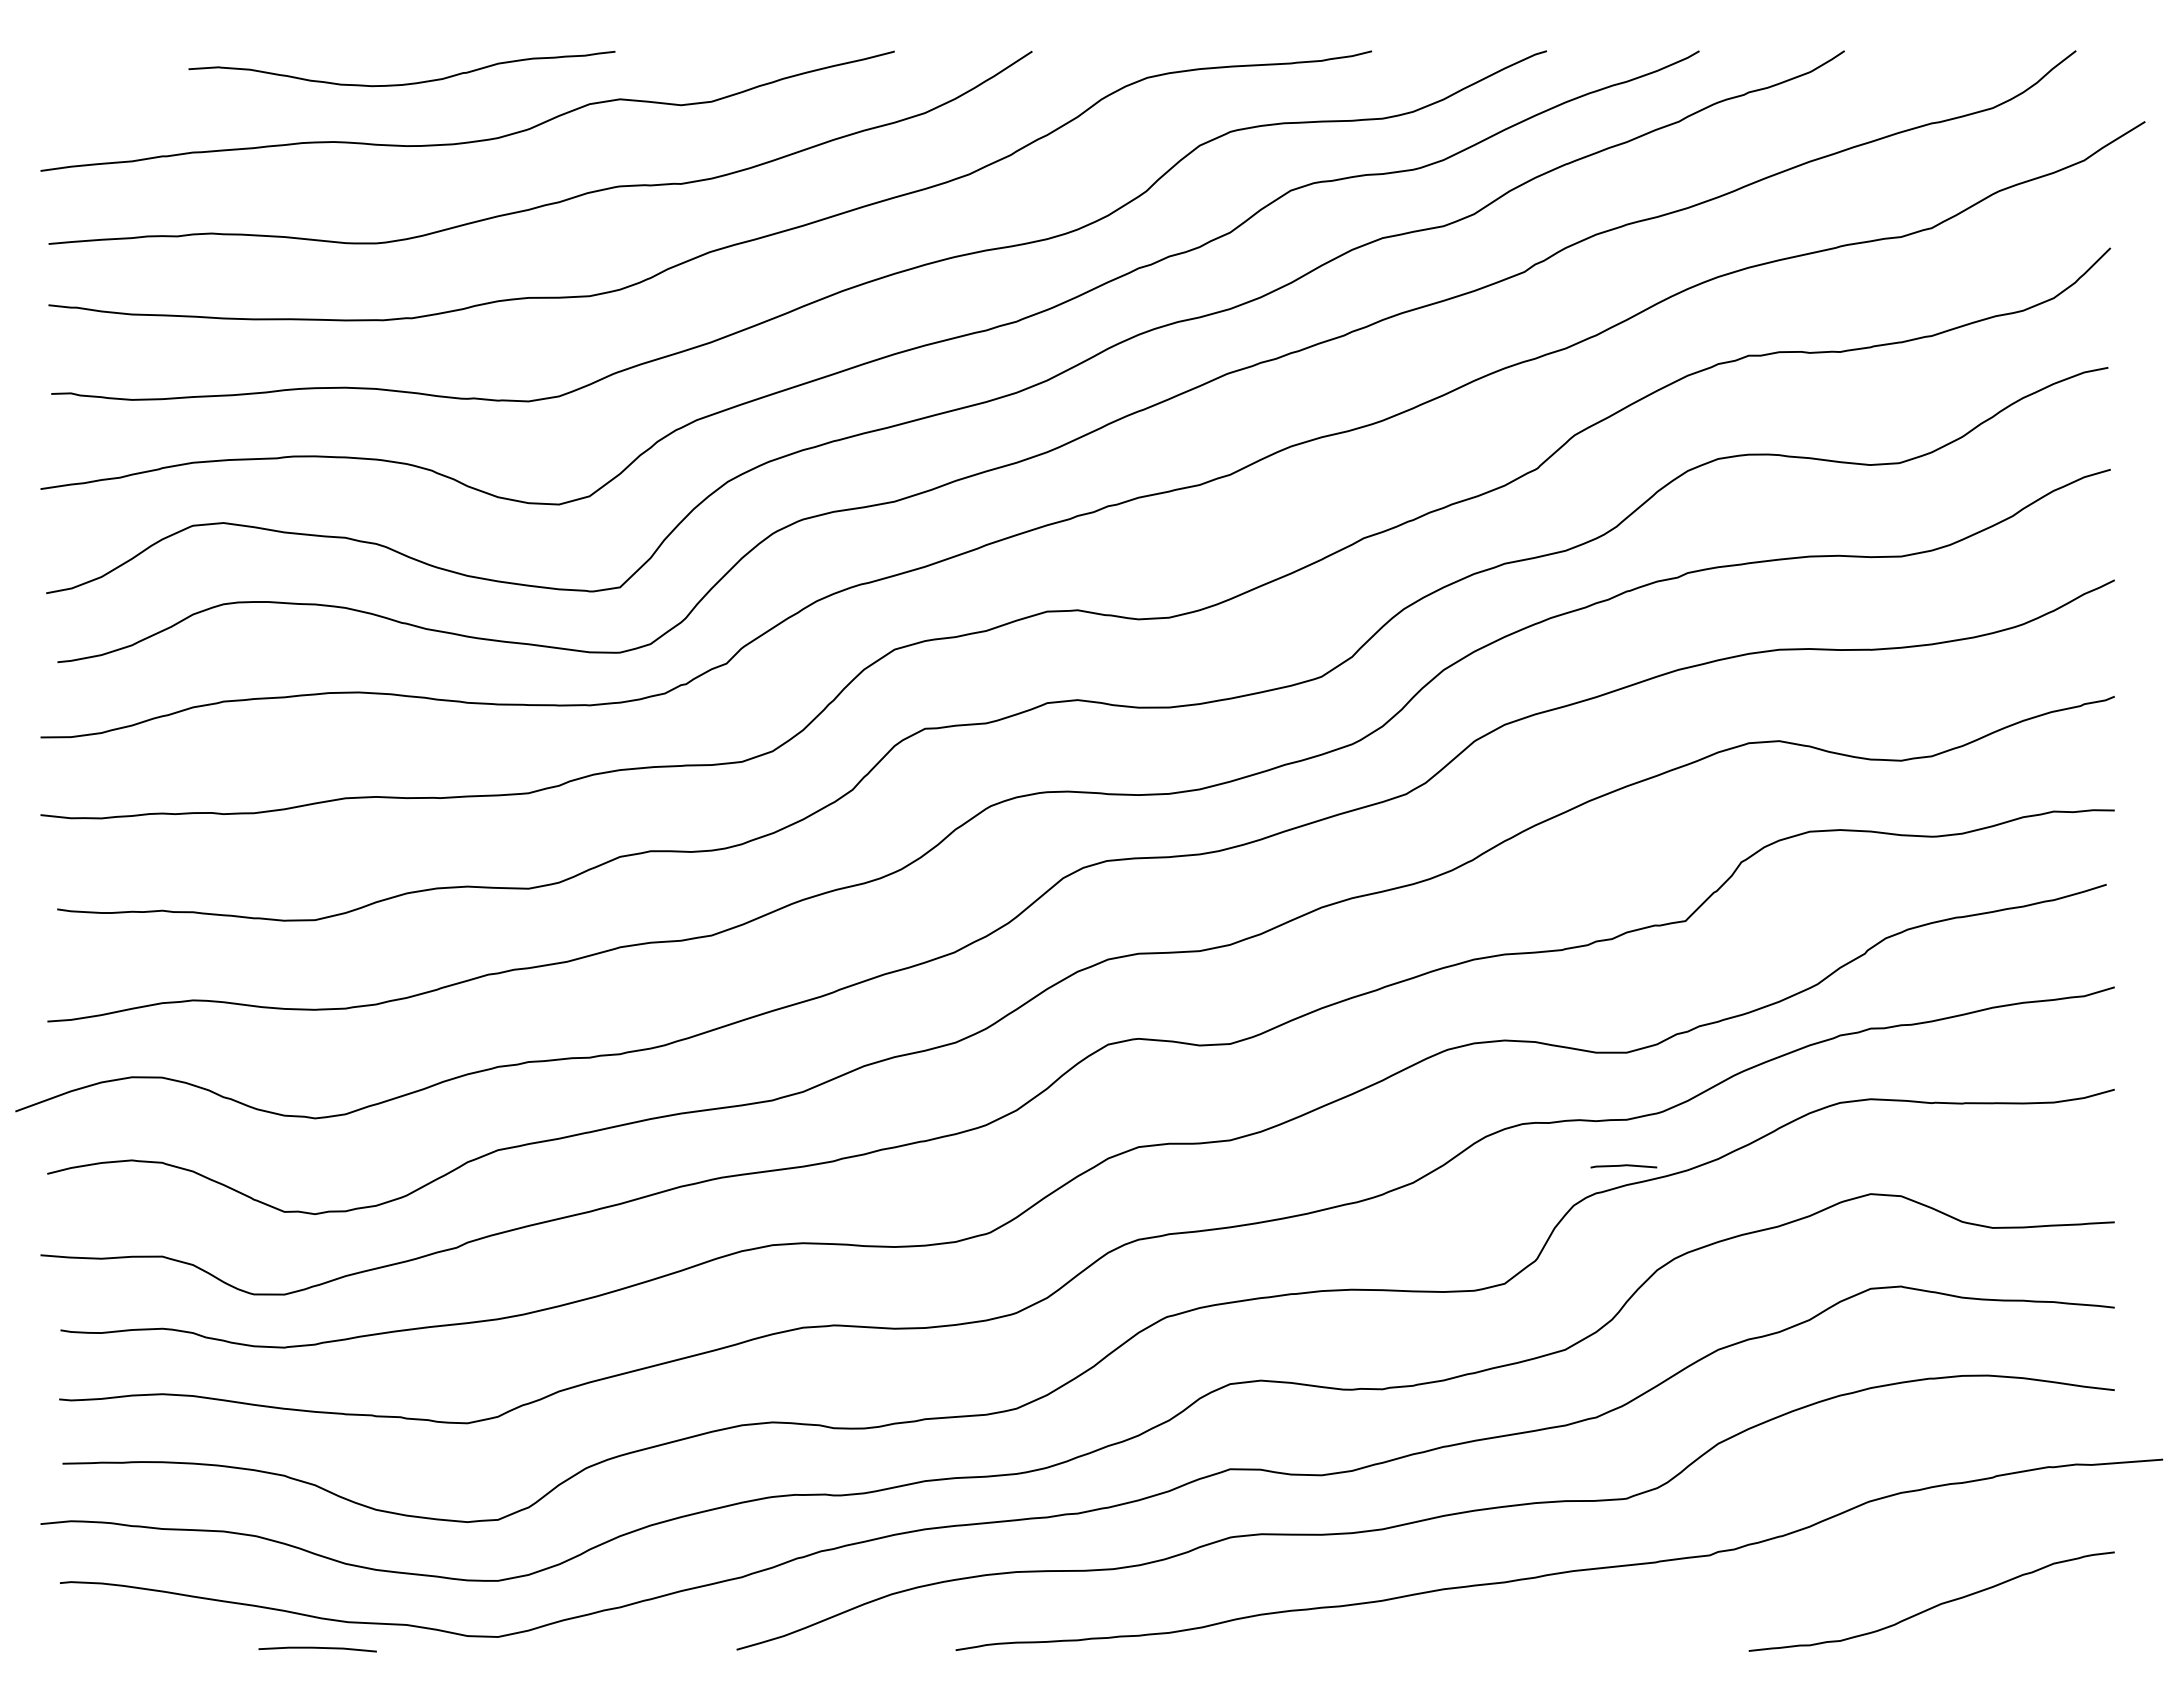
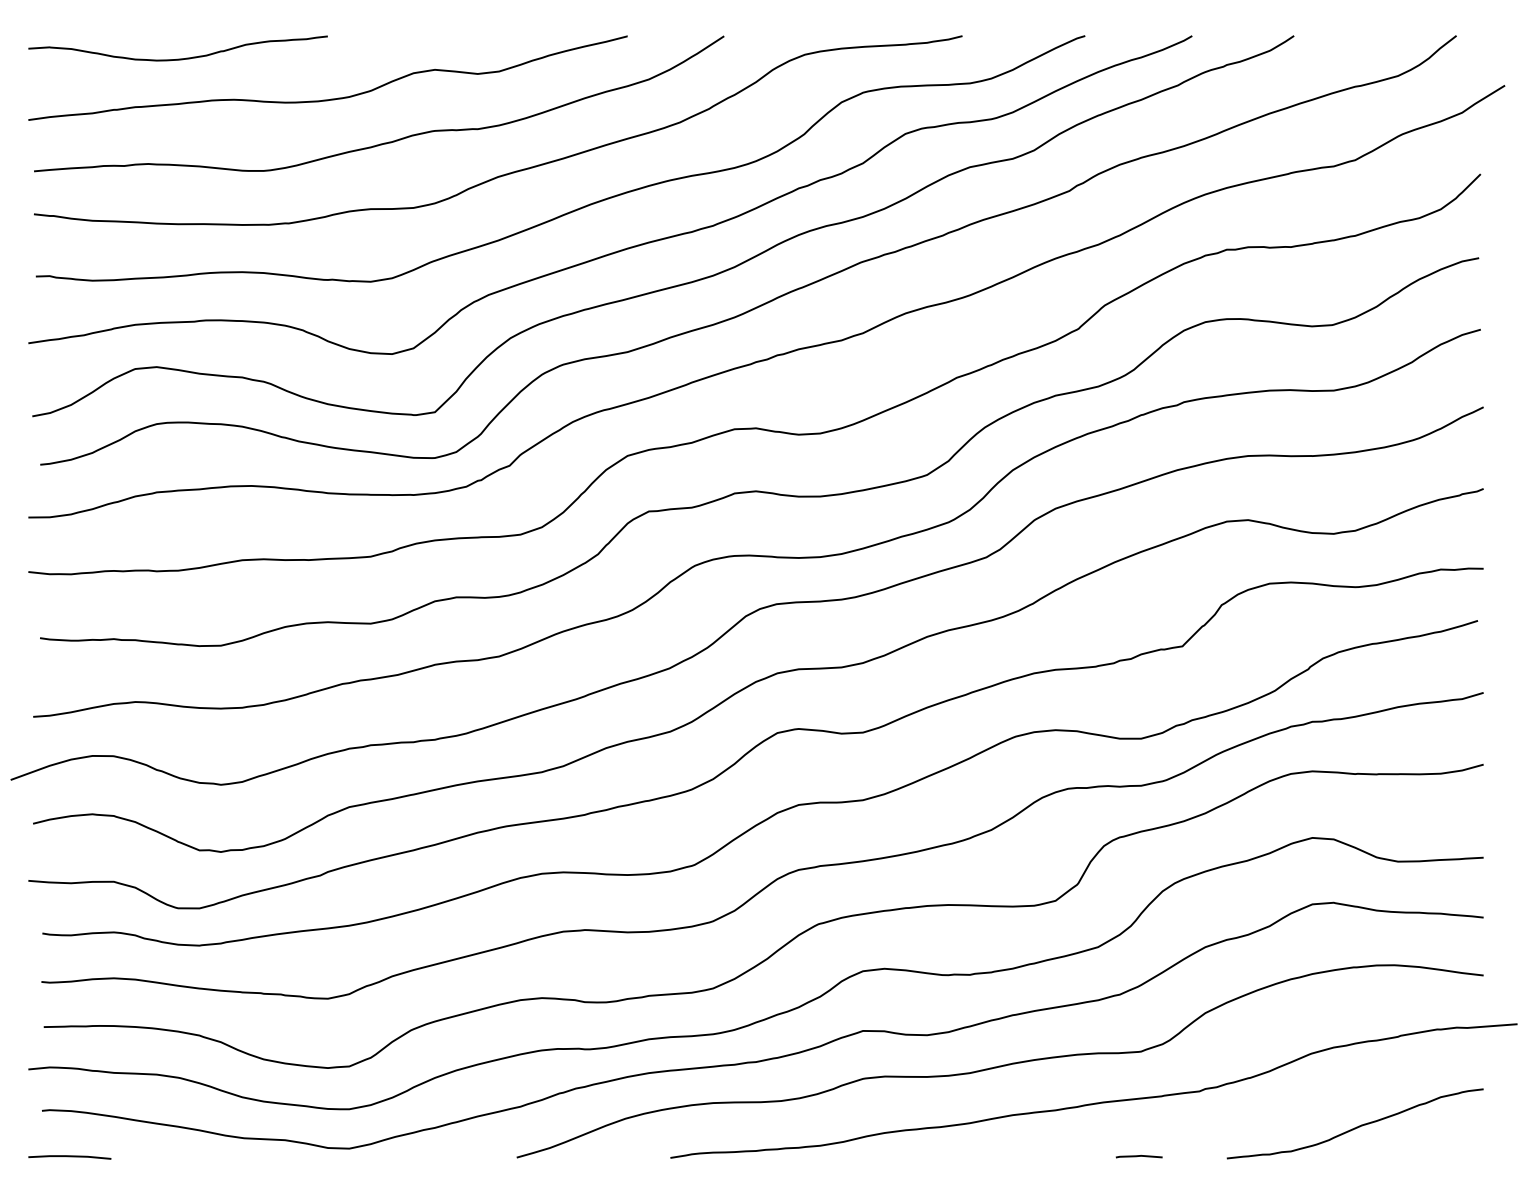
curve: (403, 83) -> (179, 58), moved
line: (1623, 1166) -> (1138, 1156), moved
line: (317, 1648) -> (69, 1156), moved

